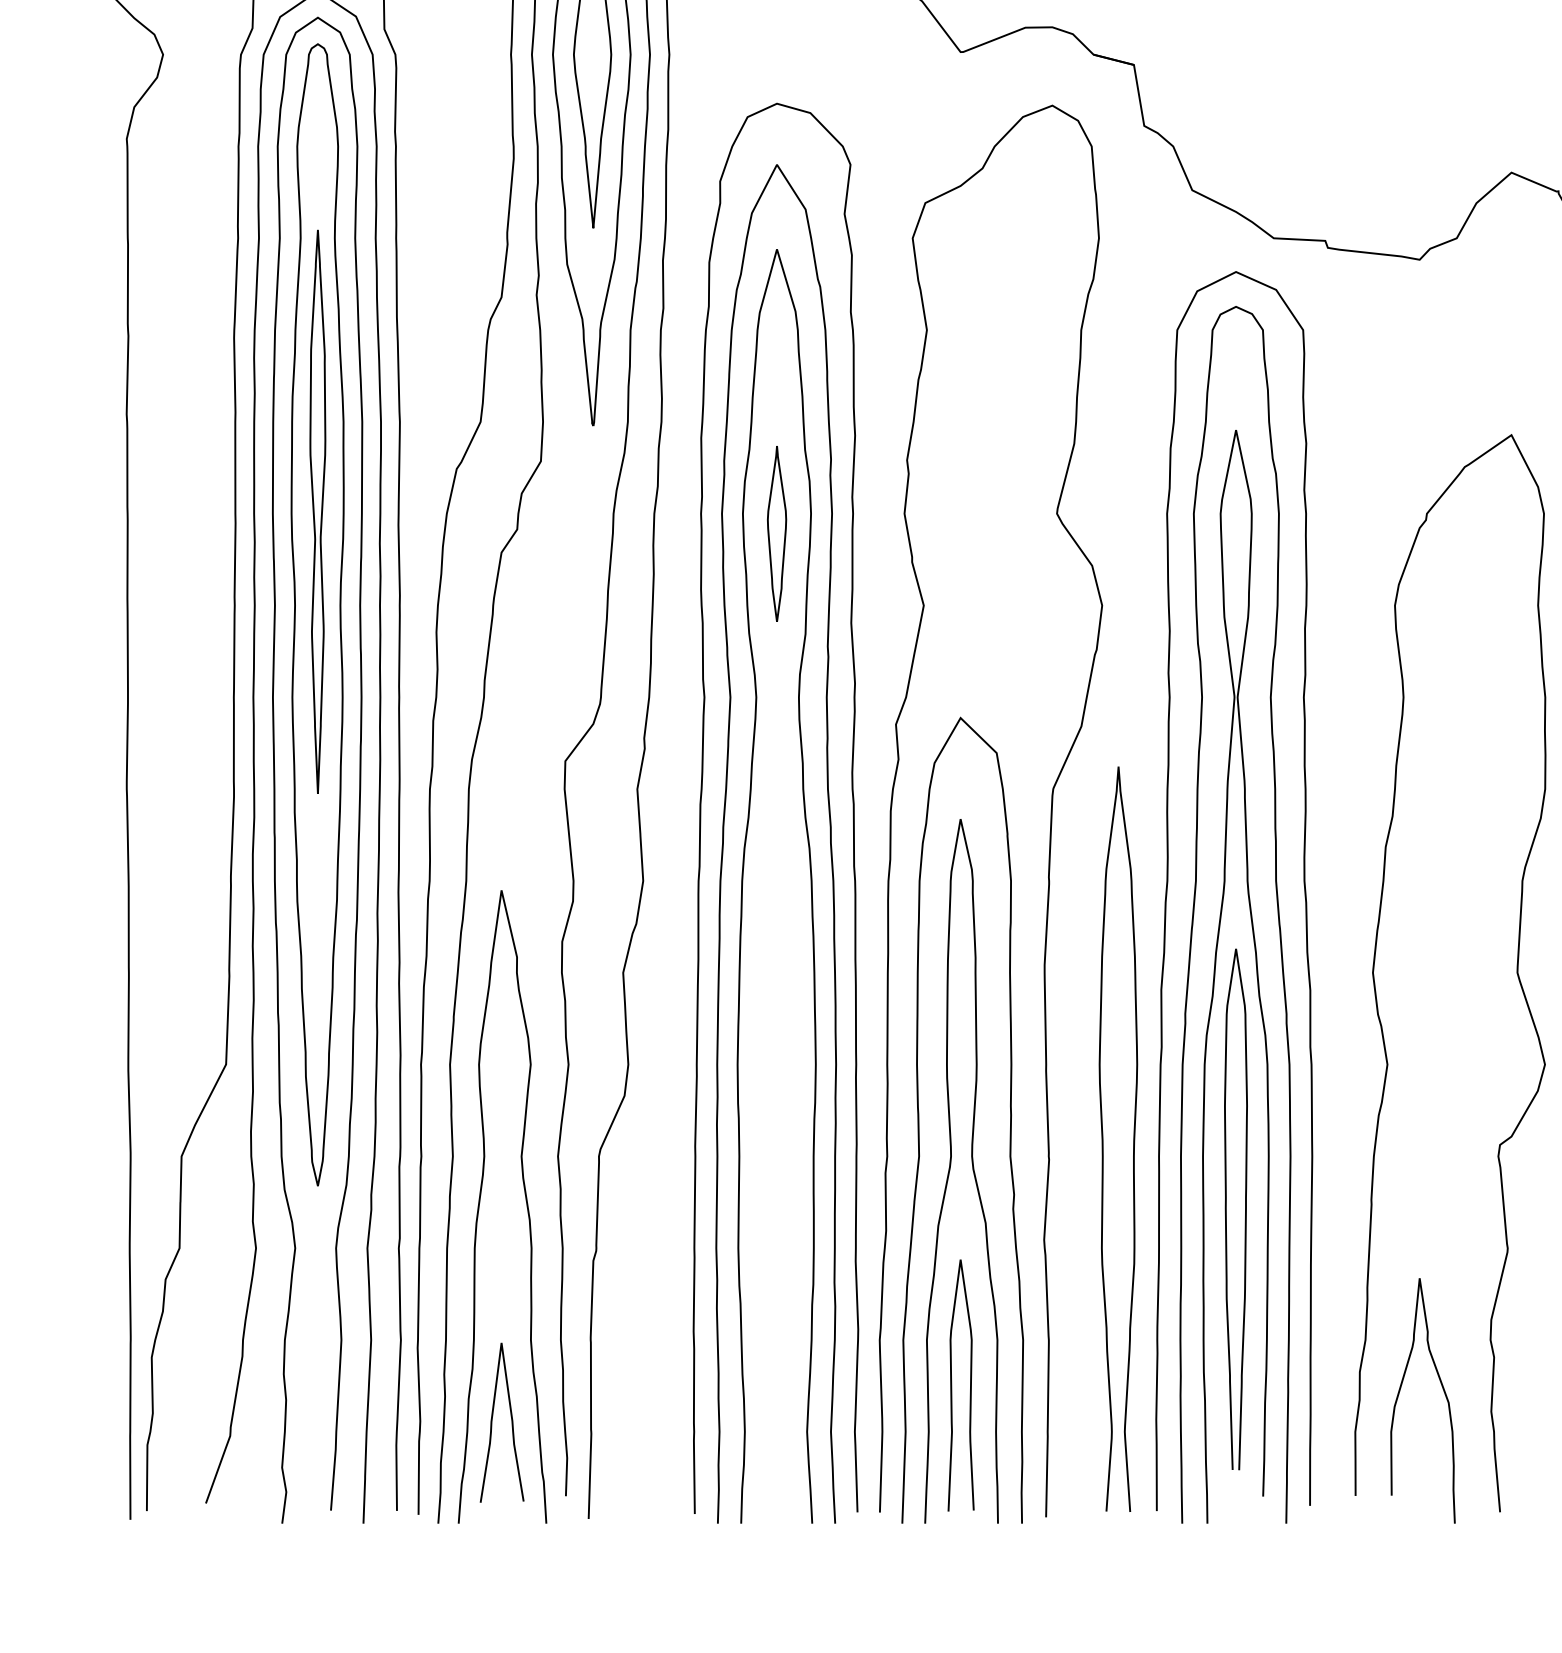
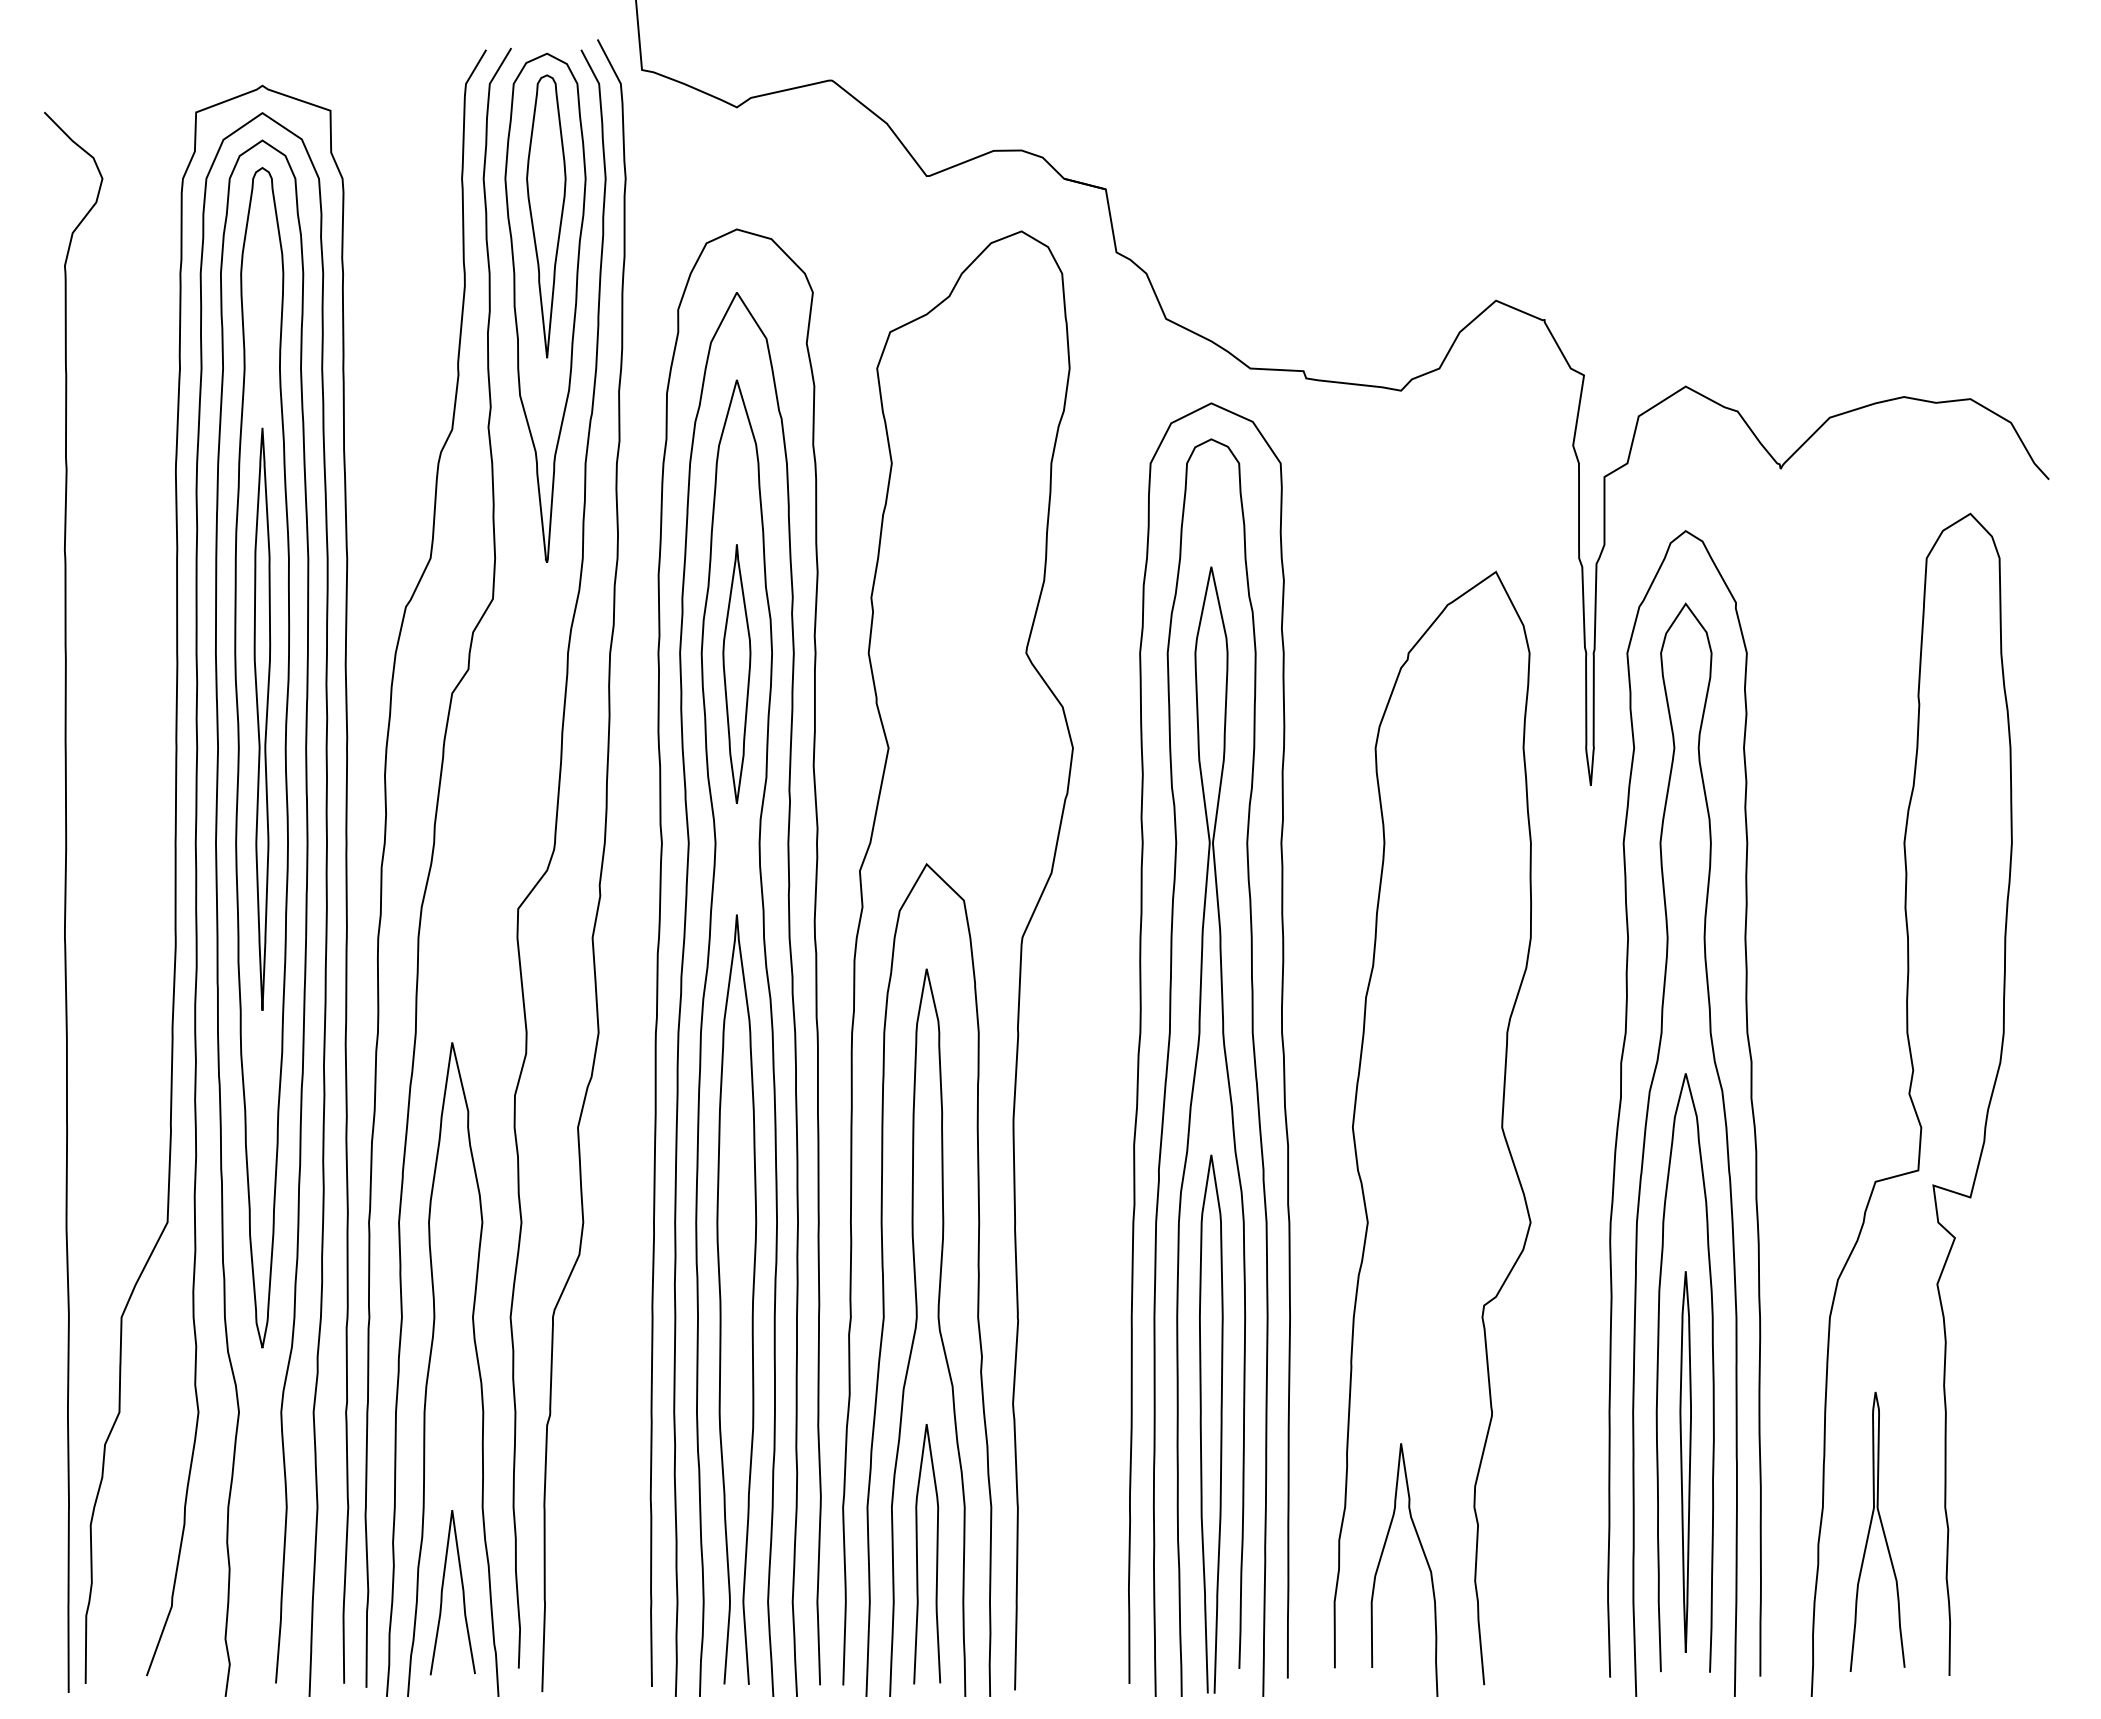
part: (317, 511) -> (262, 718), moved
part: (776, 533) -> (736, 673), size x1.43
curve: (1103, 1139) -> (721, 1299), moved
curve: (1244, 1208) -> (1220, 1423), moved

